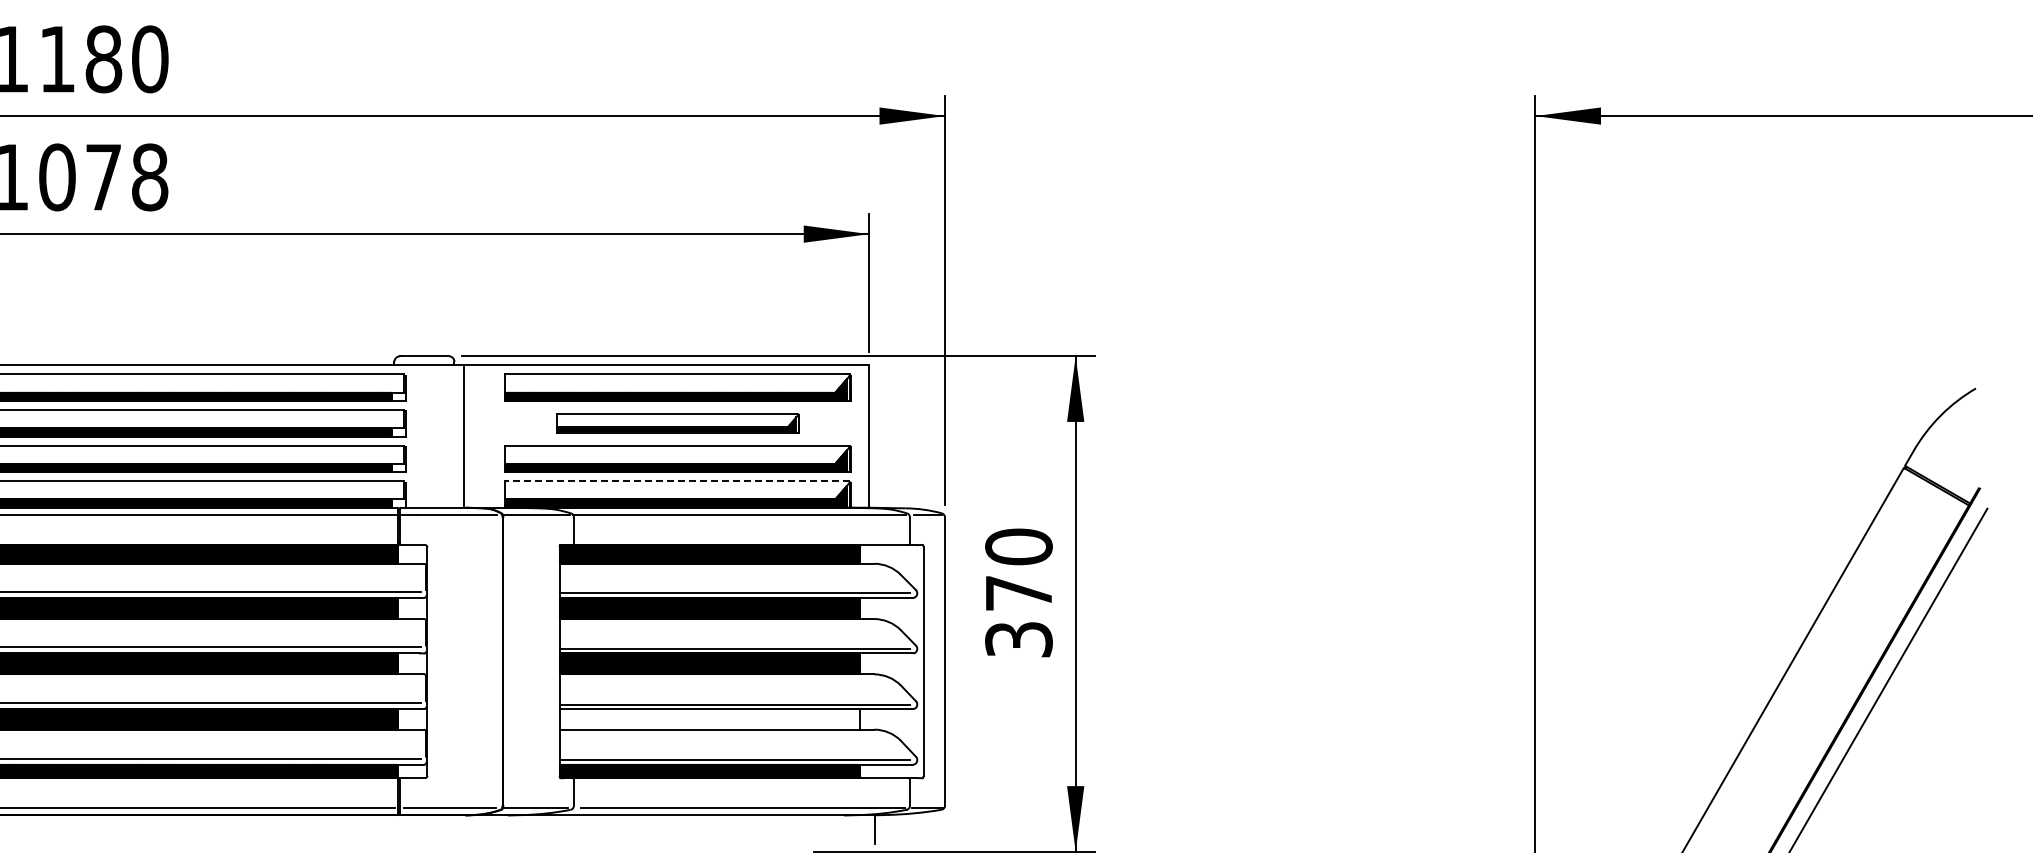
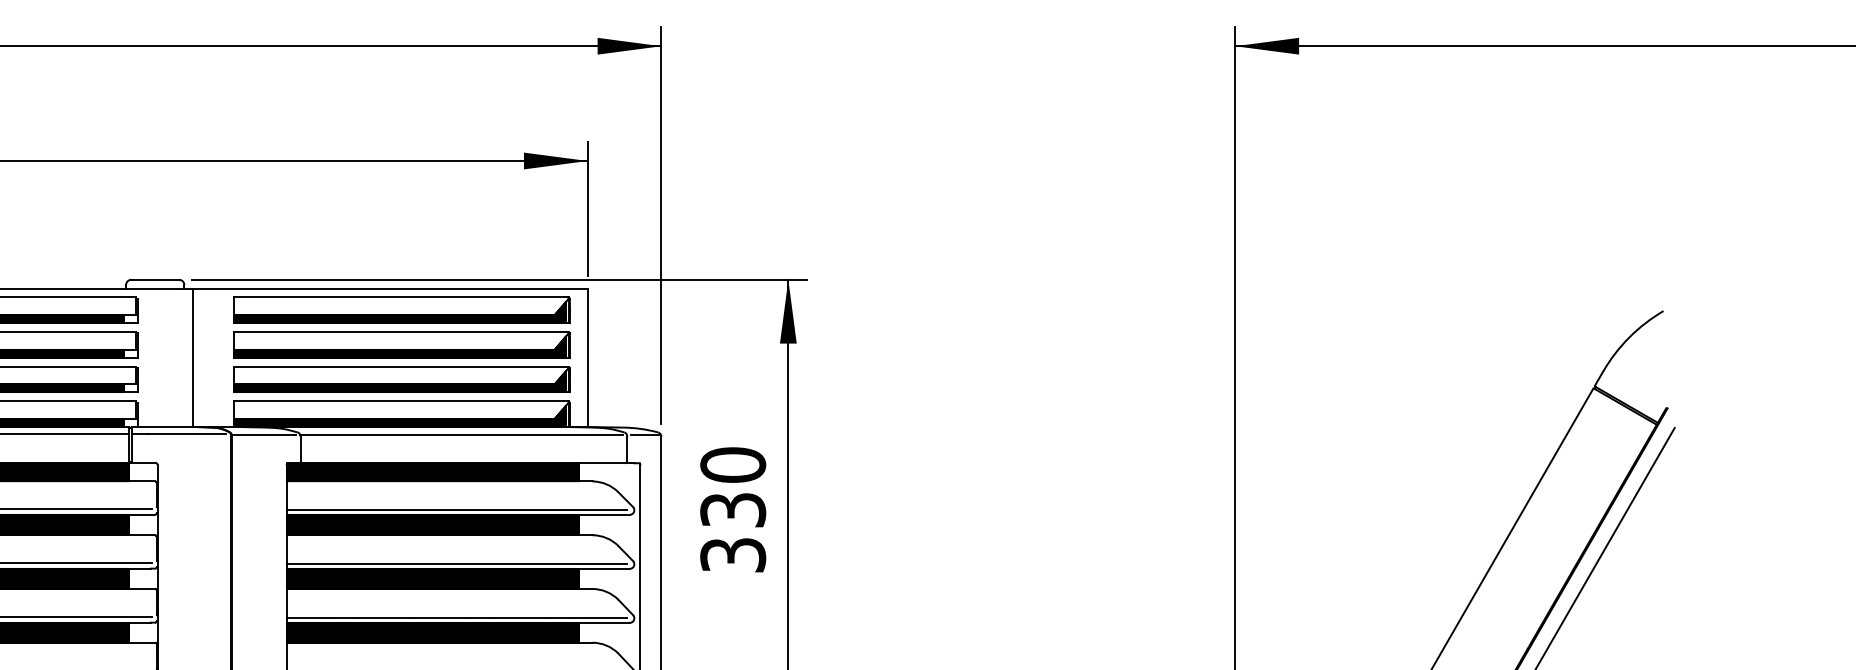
part: (677, 423) -> (401, 345), size x1.43
line: (677, 481) -> (401, 401), dashed -> solid
text: (1018, 593) -> (732, 510), 370 -> 330
hatch: (709, 718) -> (432, 631), added

